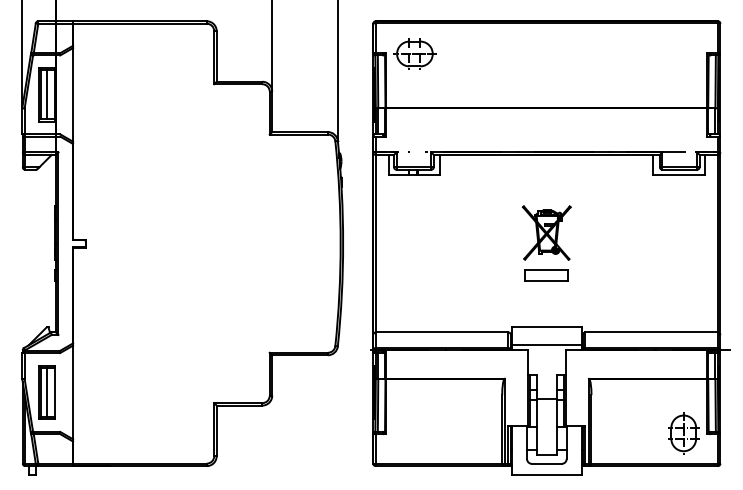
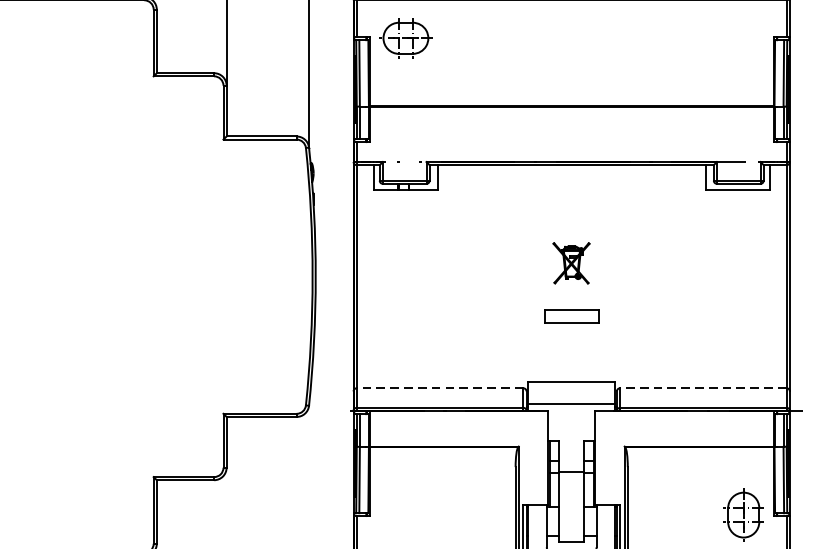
part: (546, 232) -> (571, 262), size x0.6
line: (441, 332) -> (439, 388), solid -> dashed
line: (651, 332) -> (703, 388), solid -> dashed

